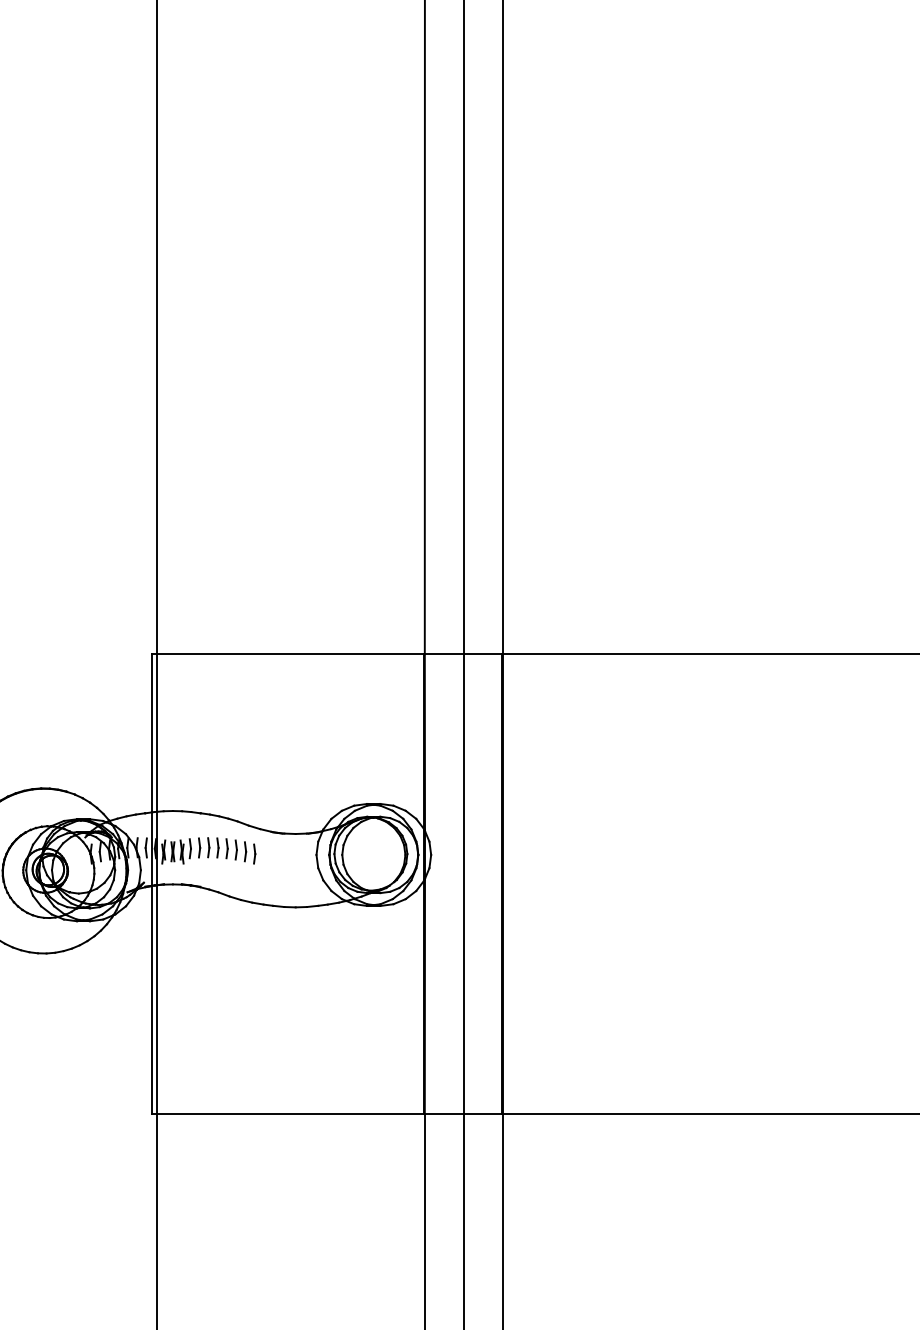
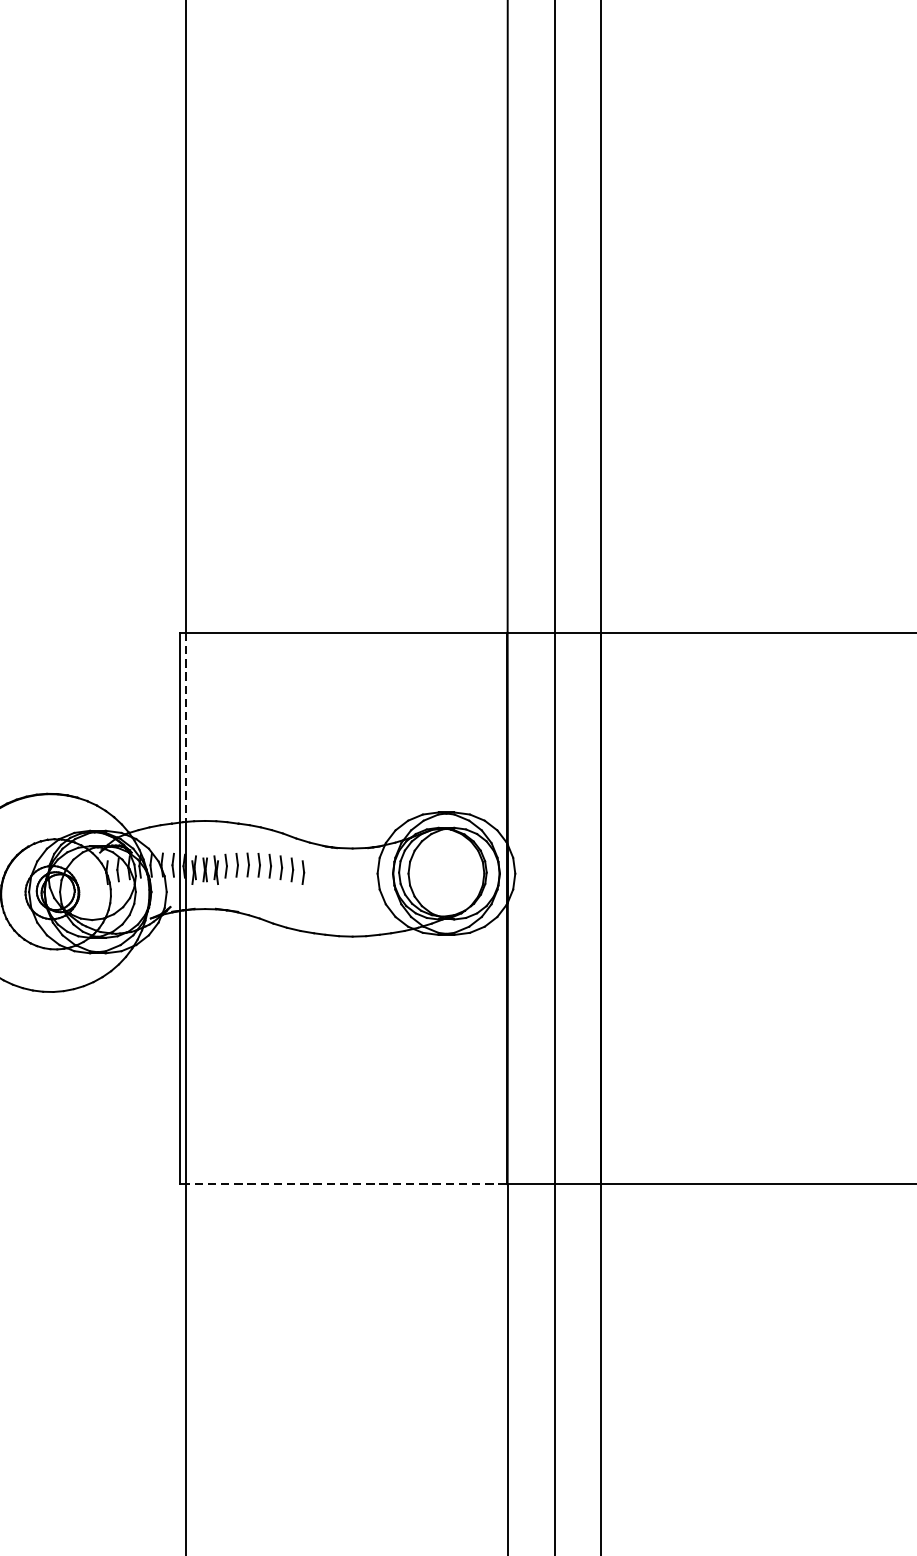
line: (157, 733) -> (186, 727), solid -> dashed
line: (290, 1113) -> (346, 1184), solid -> dashed

